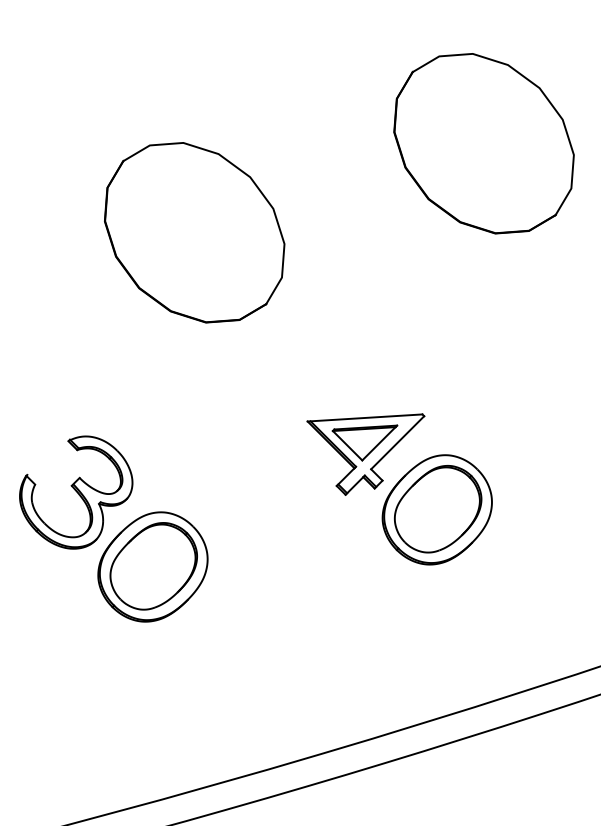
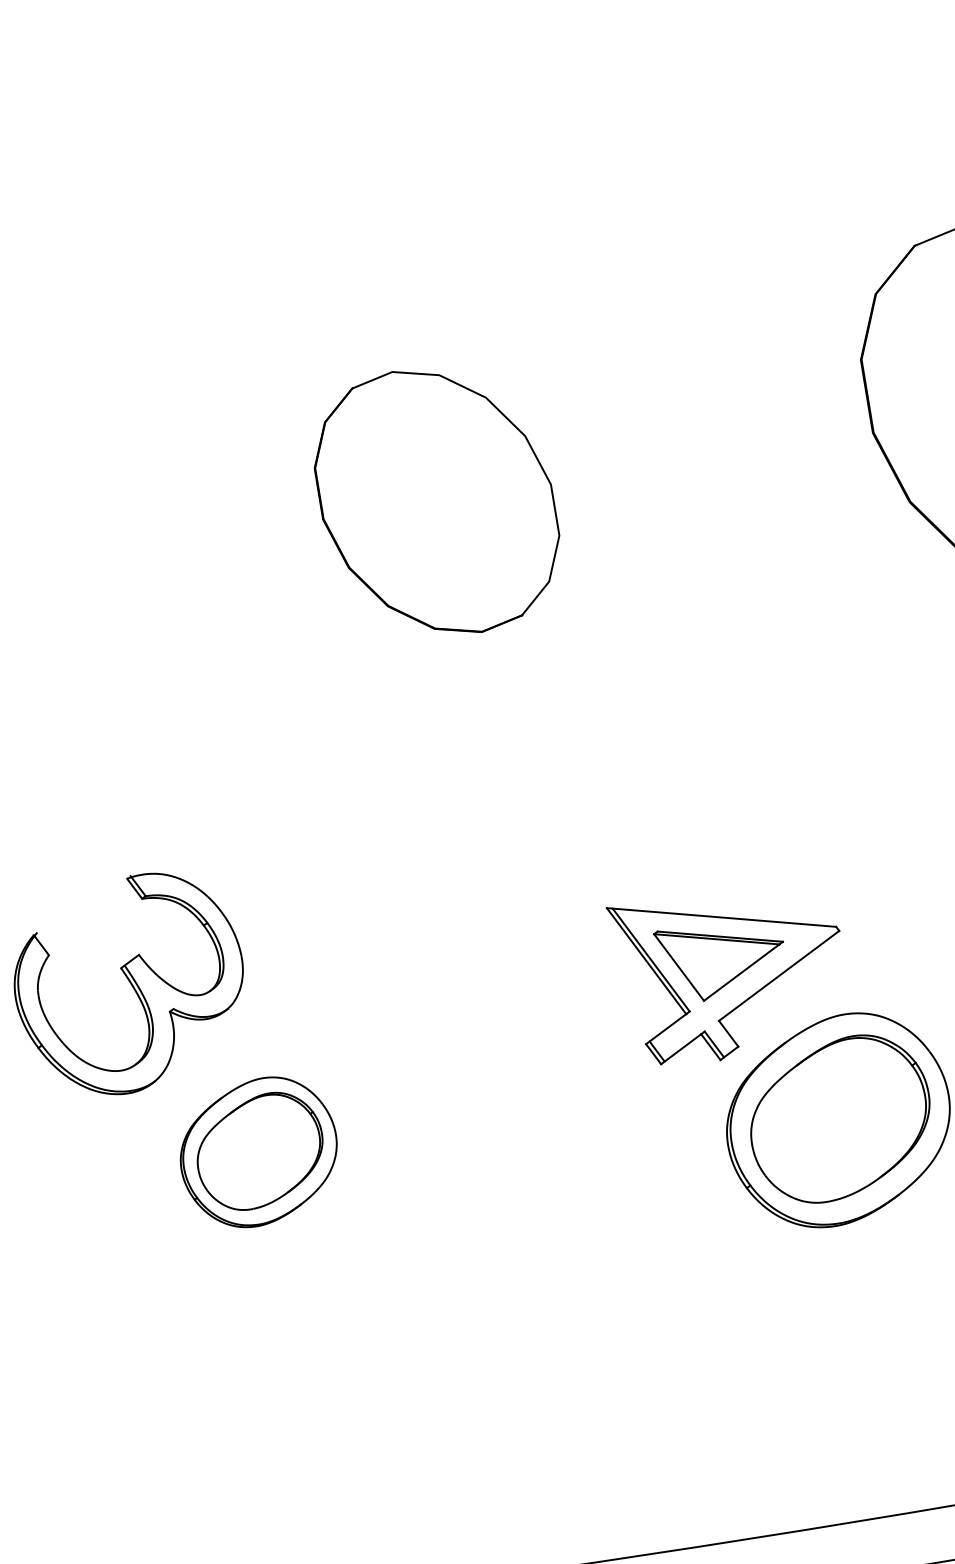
part: (194, 232) -> (436, 501), size x0.7
part: (152, 566) -> (258, 1151), size x0.7

